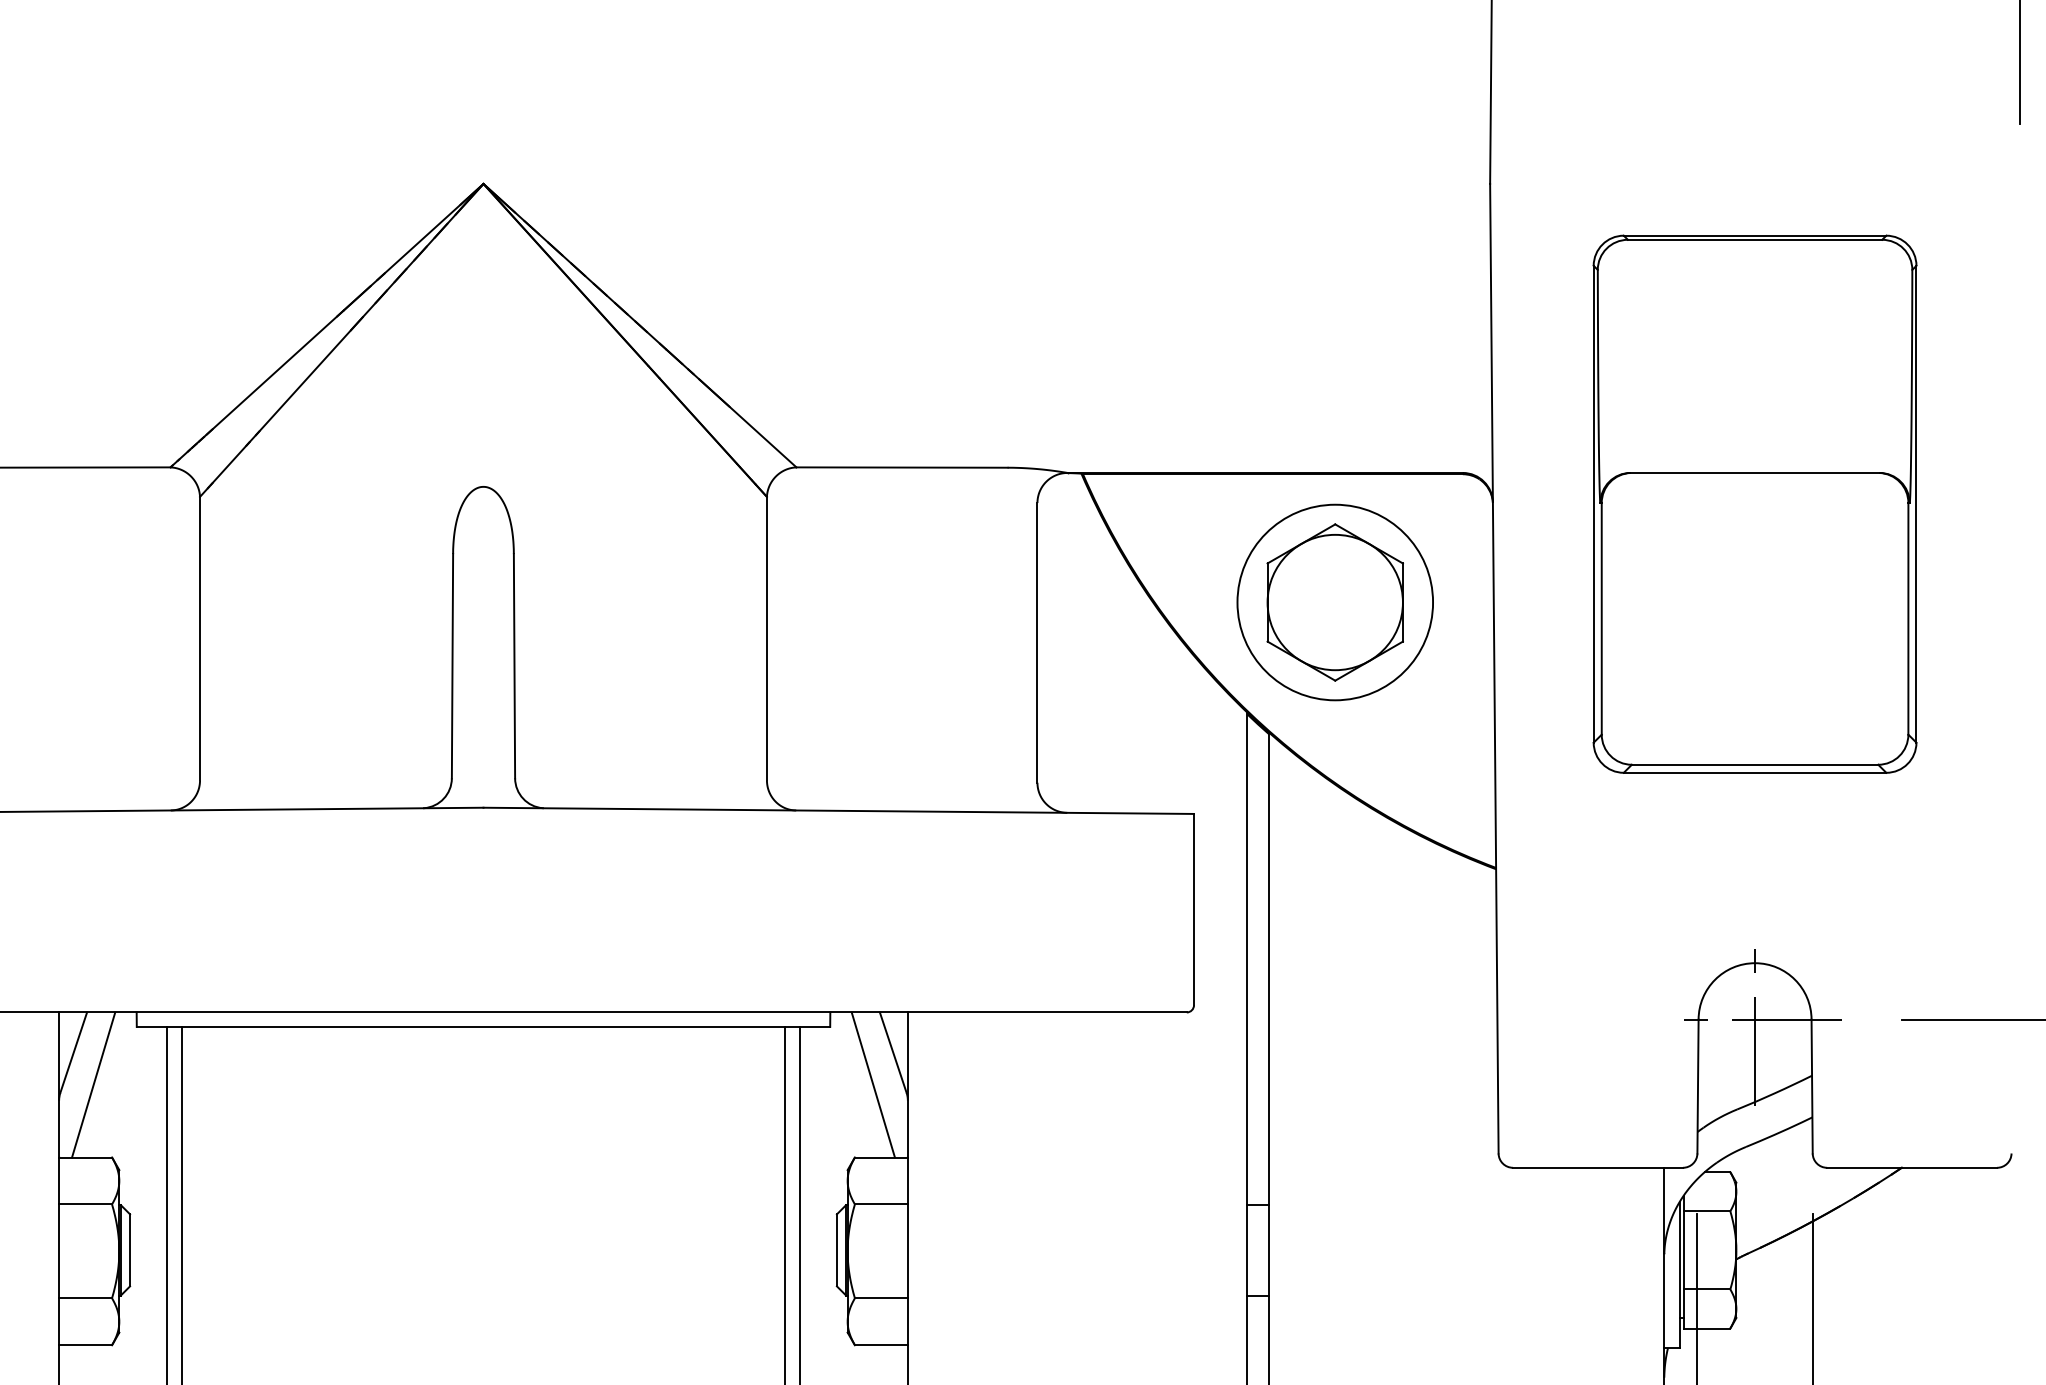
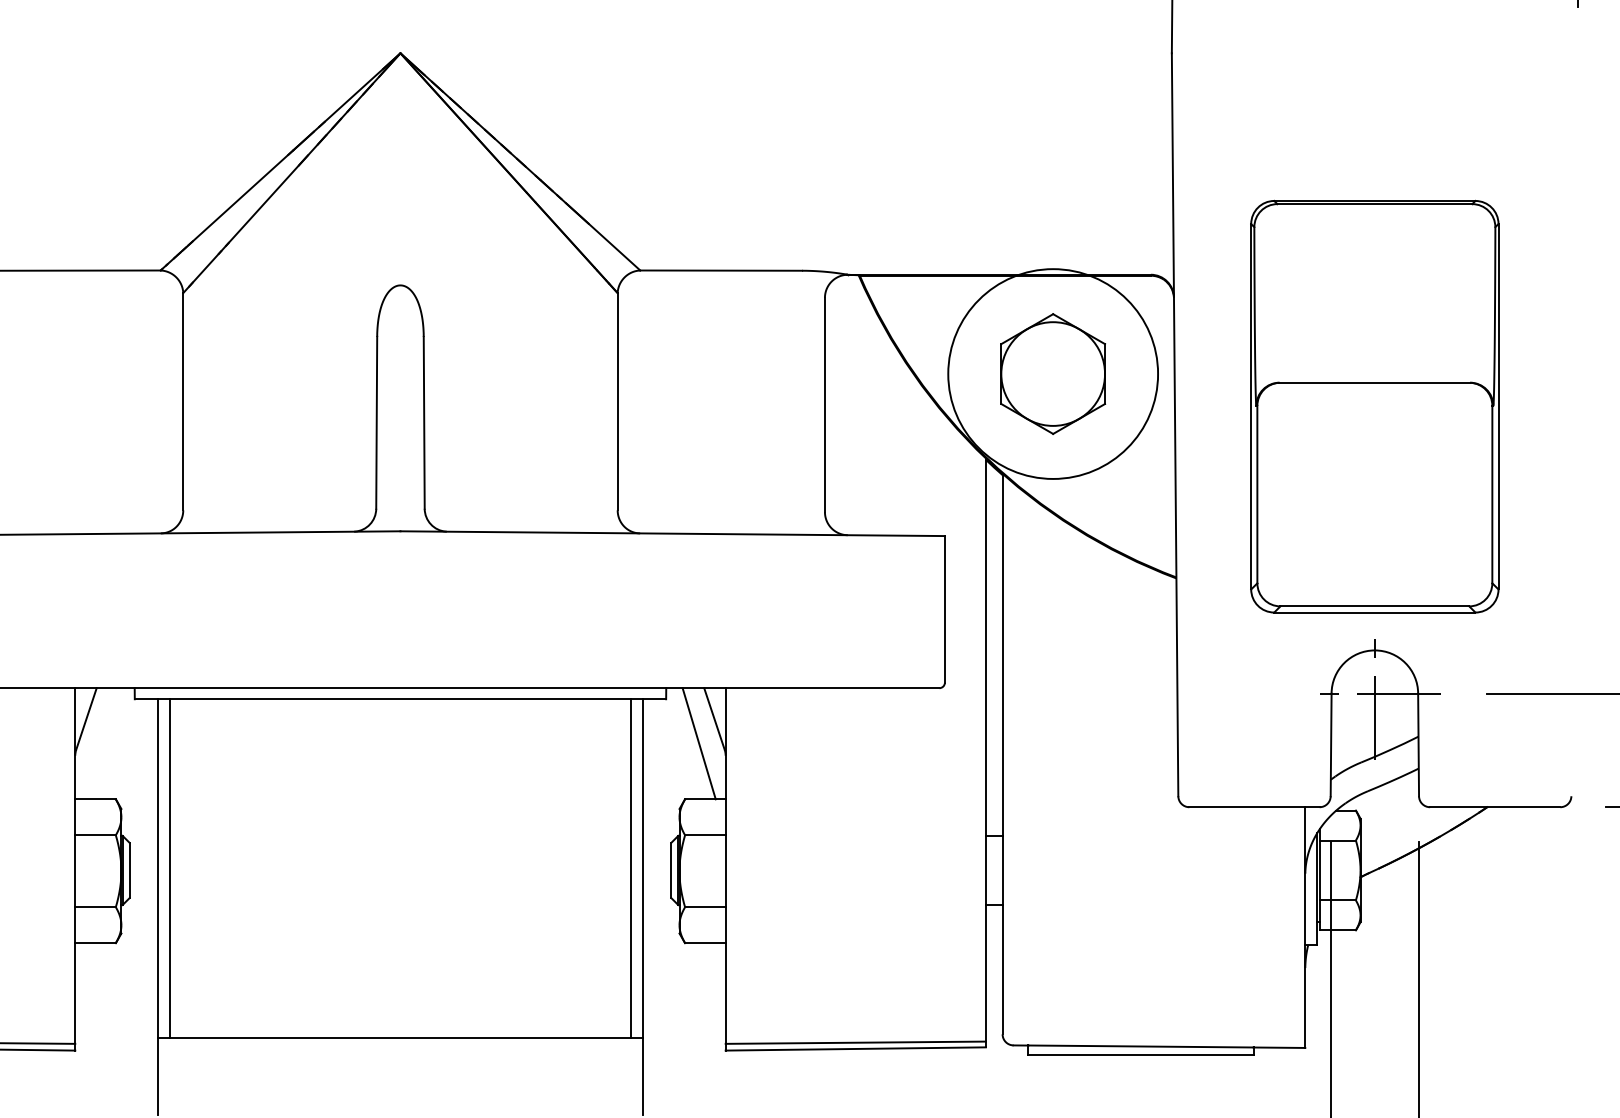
part: (1754, 503) -> (1374, 406), moved
circle: (1335, 601) -> (1053, 373), size x1.4
line: (93, 1084) -> (101, 743), removed

